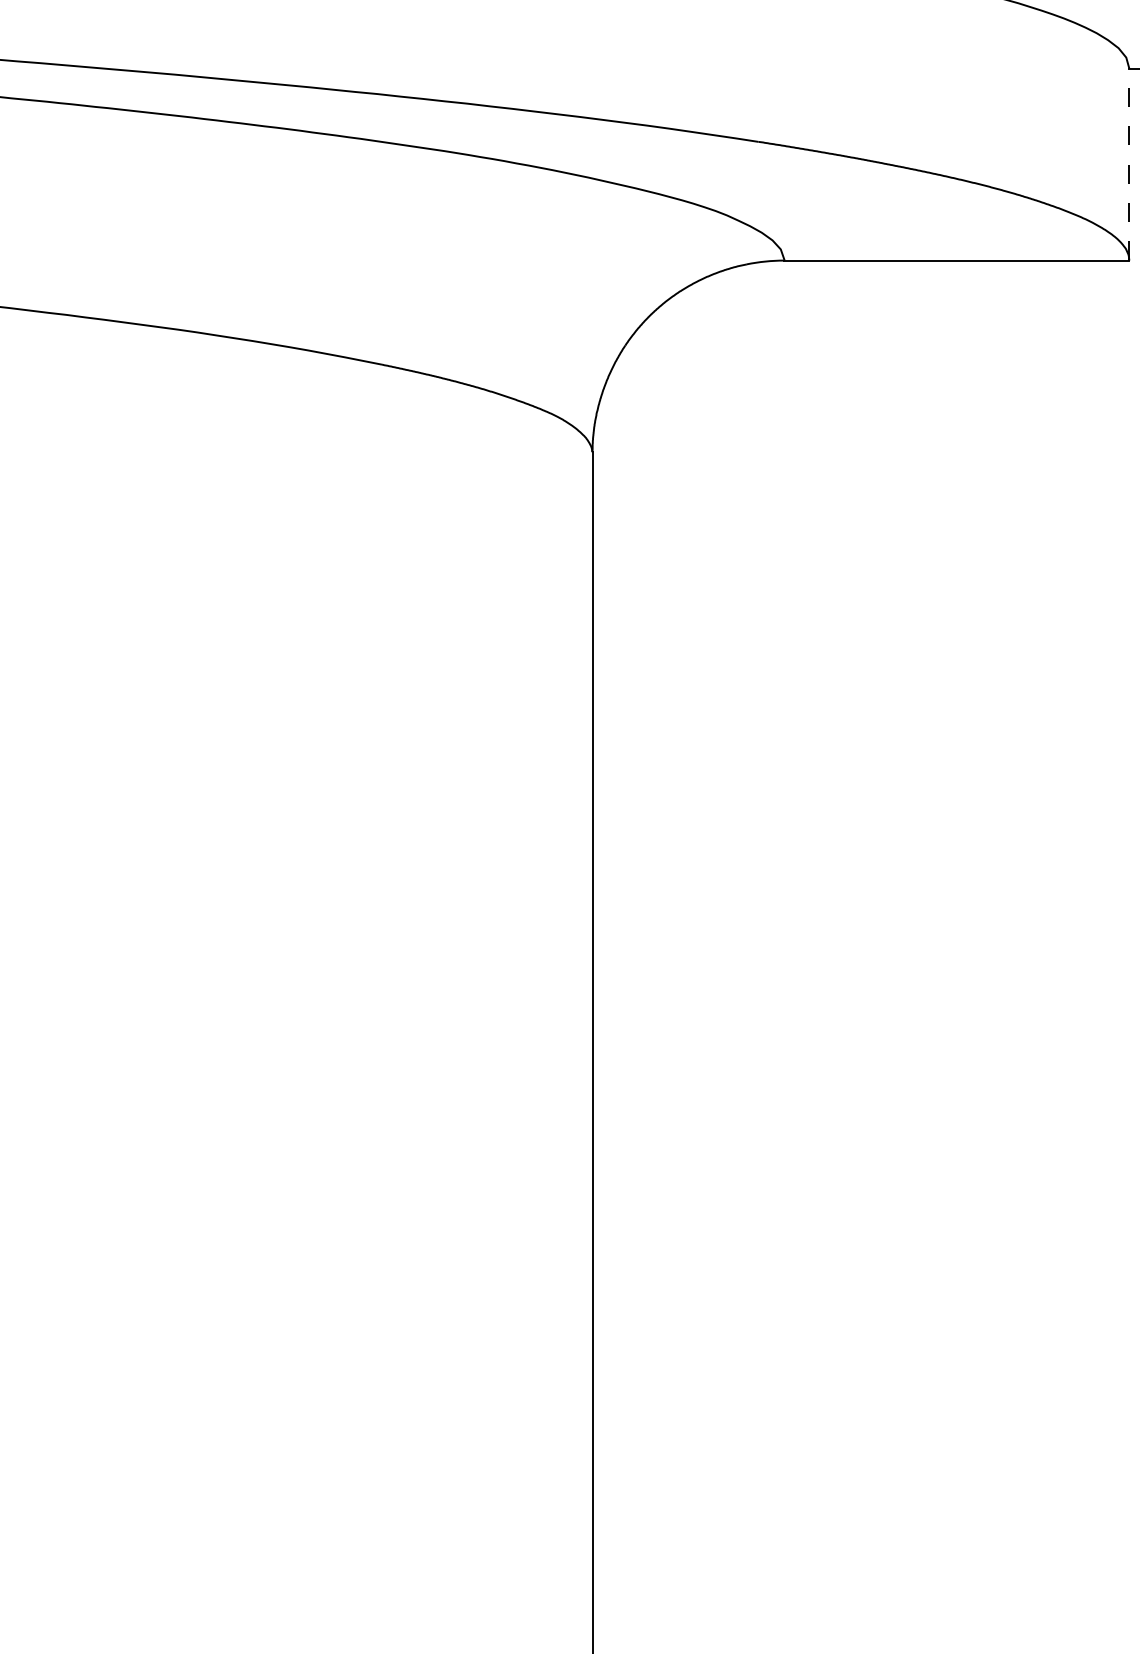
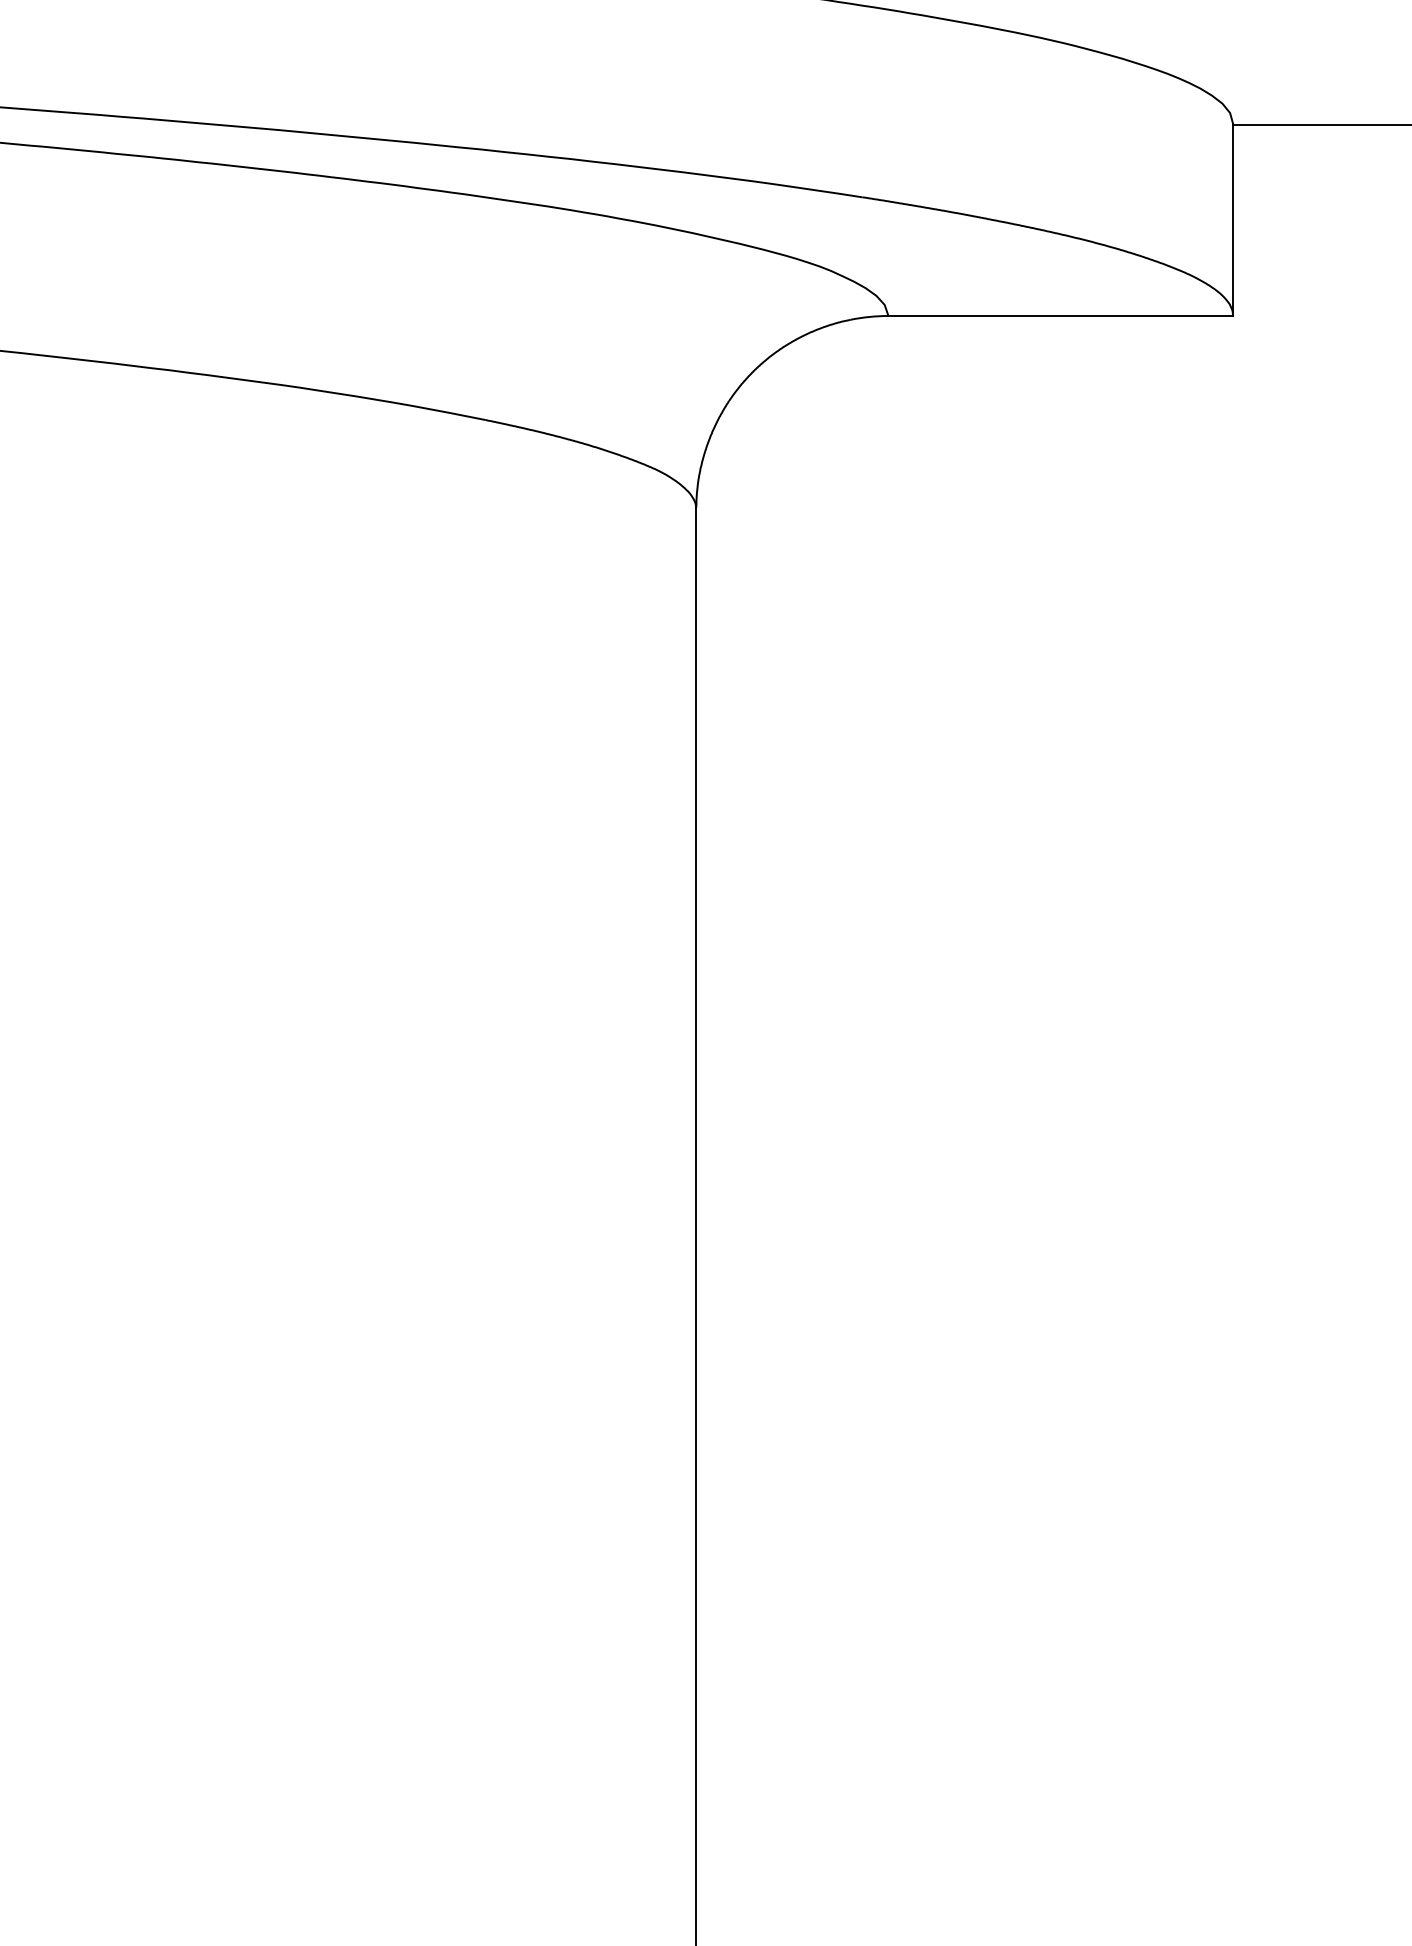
line: (1129, 165) -> (1233, 220), dashed -> solid

